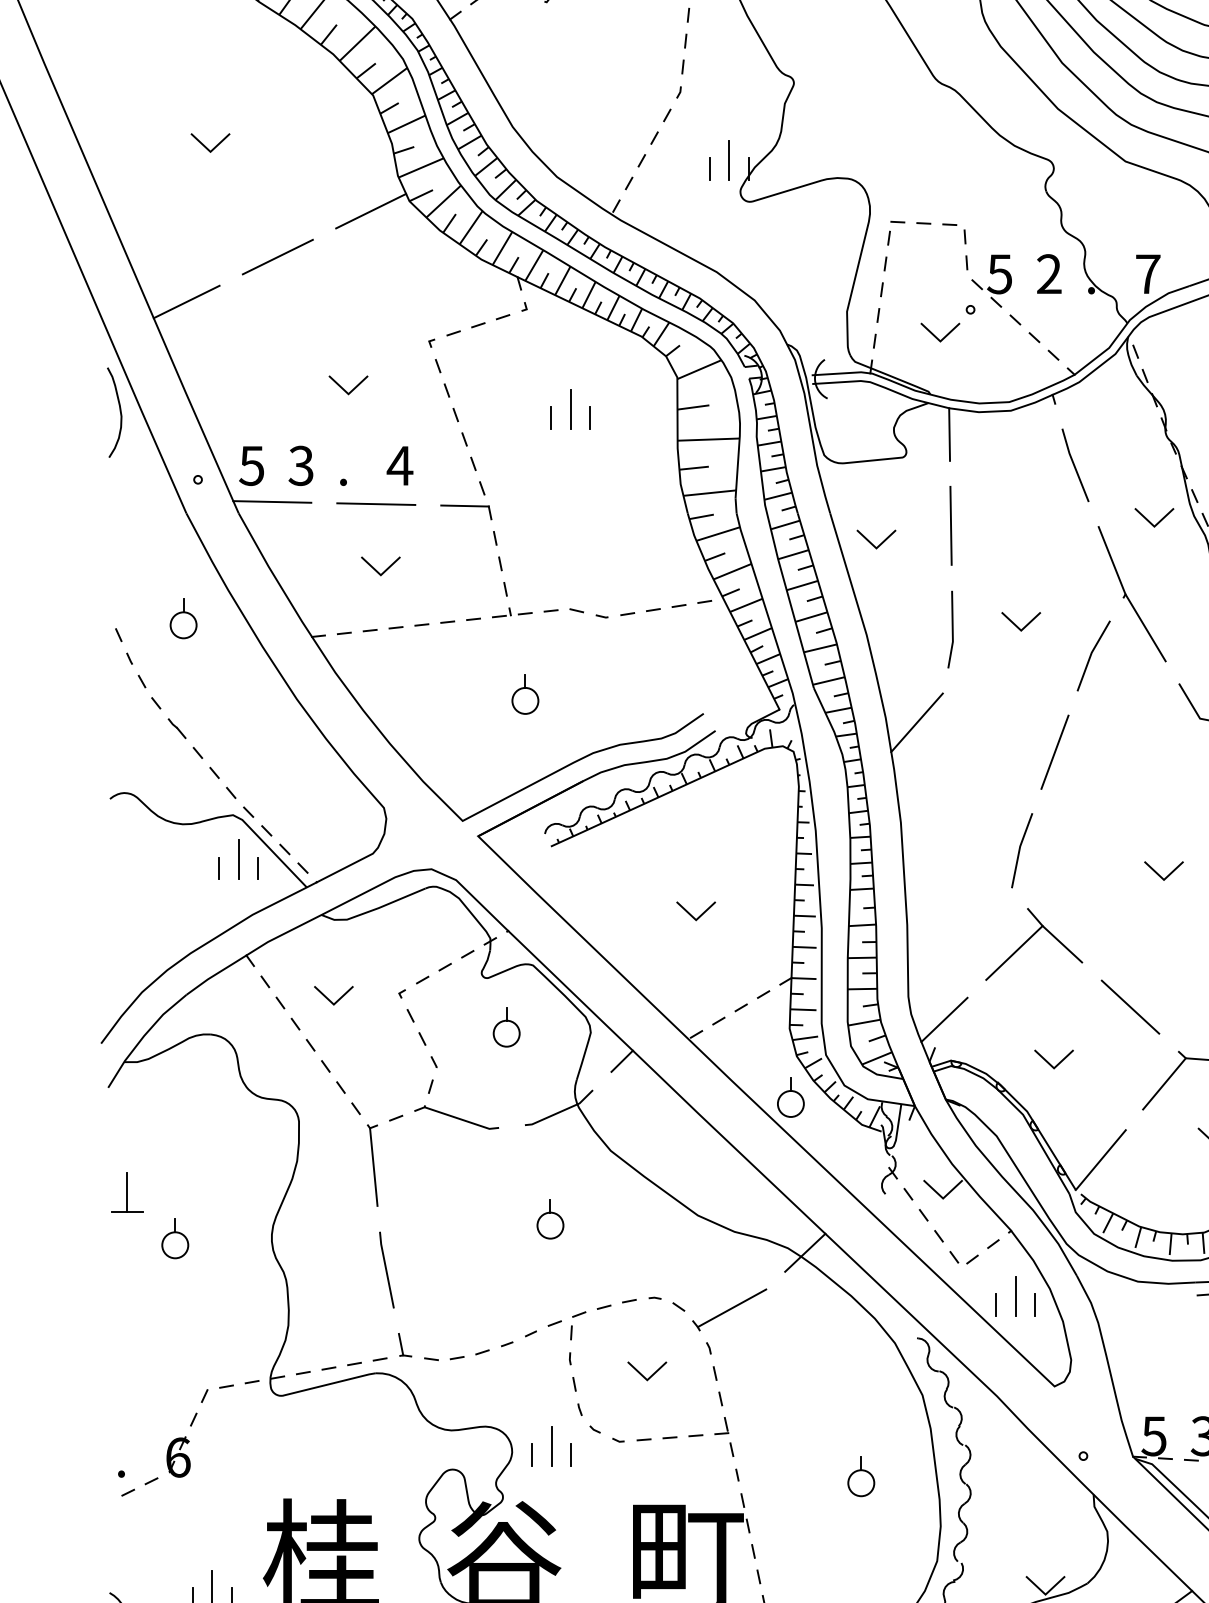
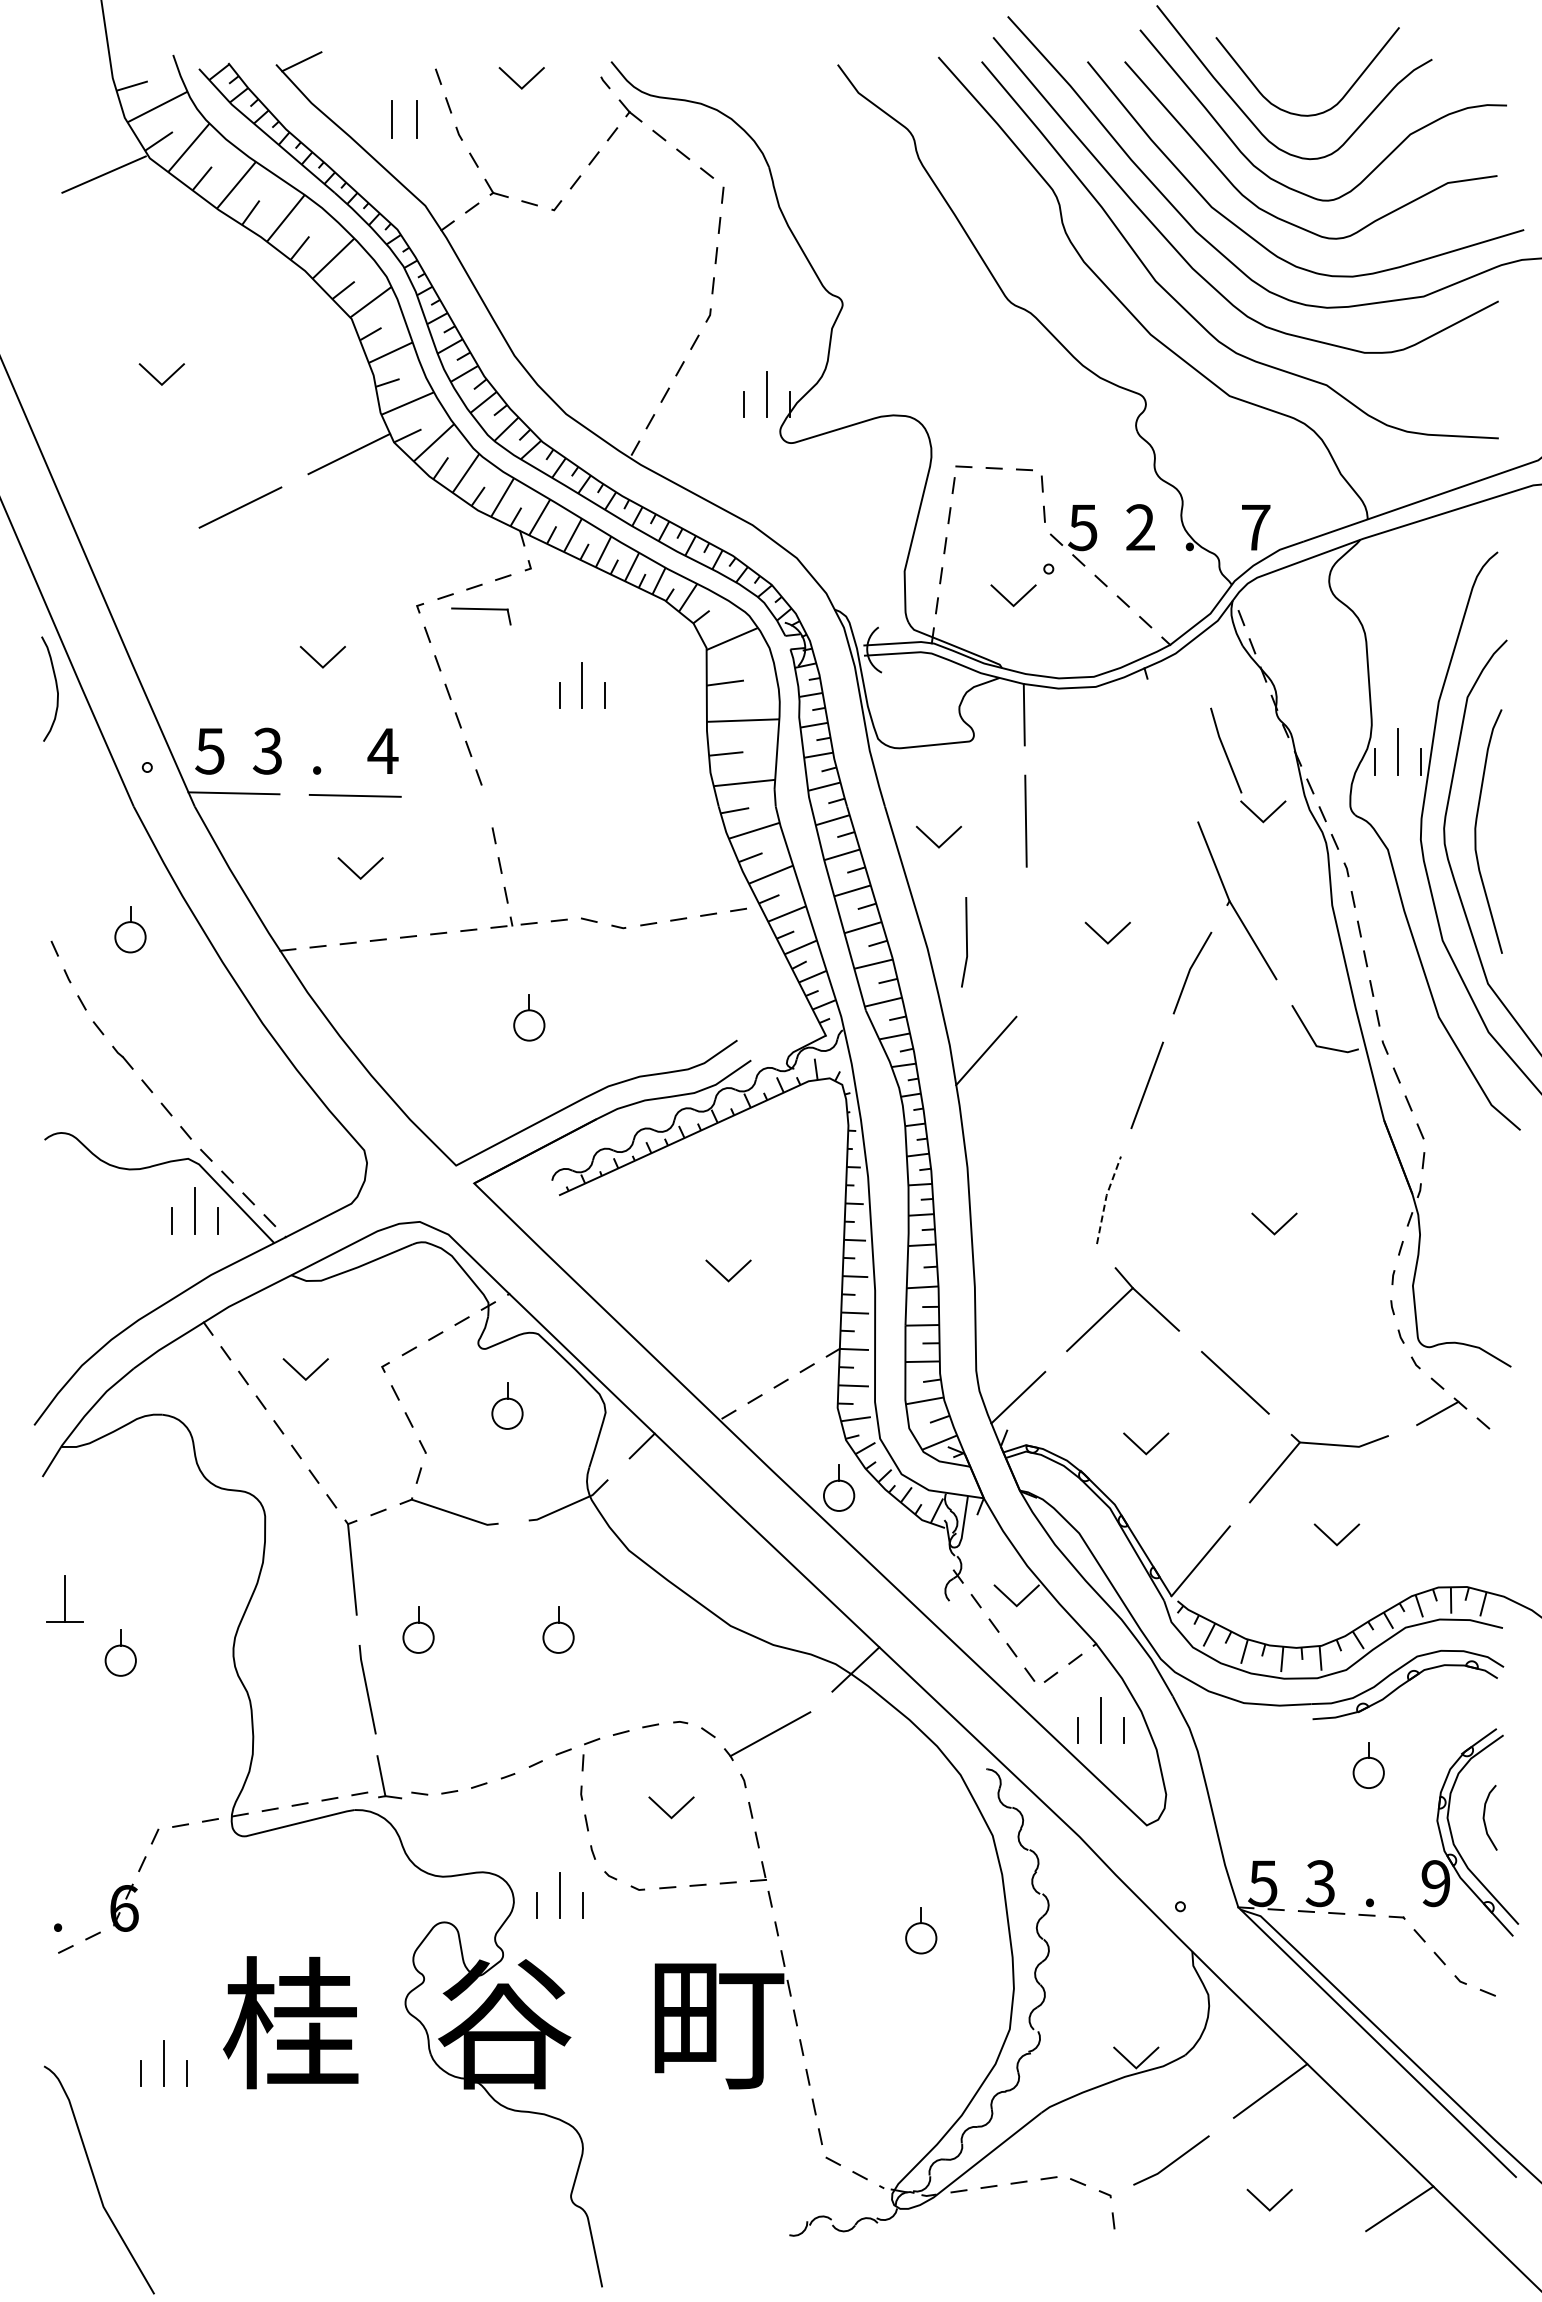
line: (186, 301) -> (133, 559), removed
line: (1074, 465) -> (1225, 750), moved
part: (468, 507) -> (484, 610), moved
line: (952, 629) -> (966, 942), moved
line: (1020, 849) -> (1106, 1198), solid -> dashed
part: (430, 1218) -> (418, 1629), added
part: (404, 1345) -> (388, 1777), size x1.6

